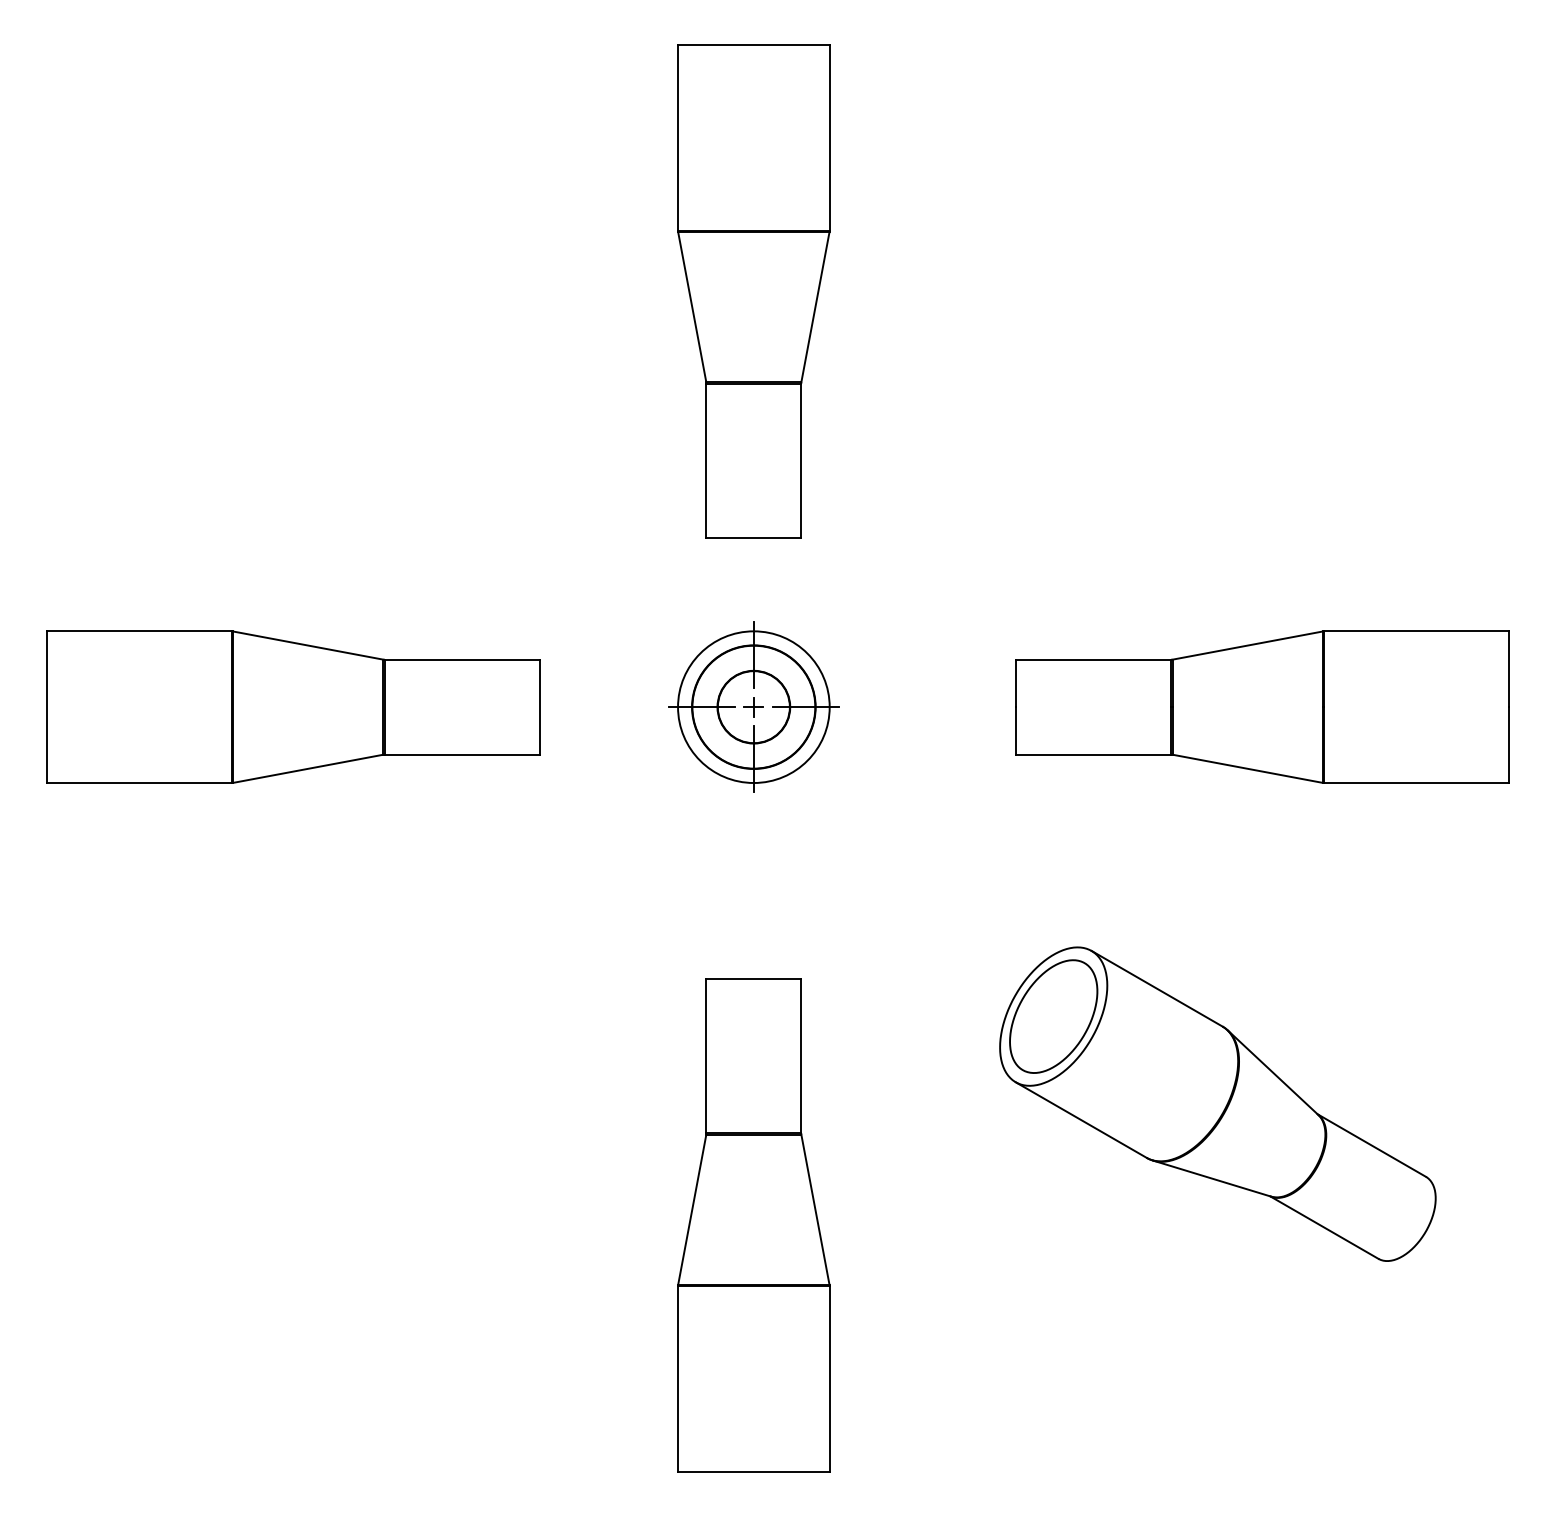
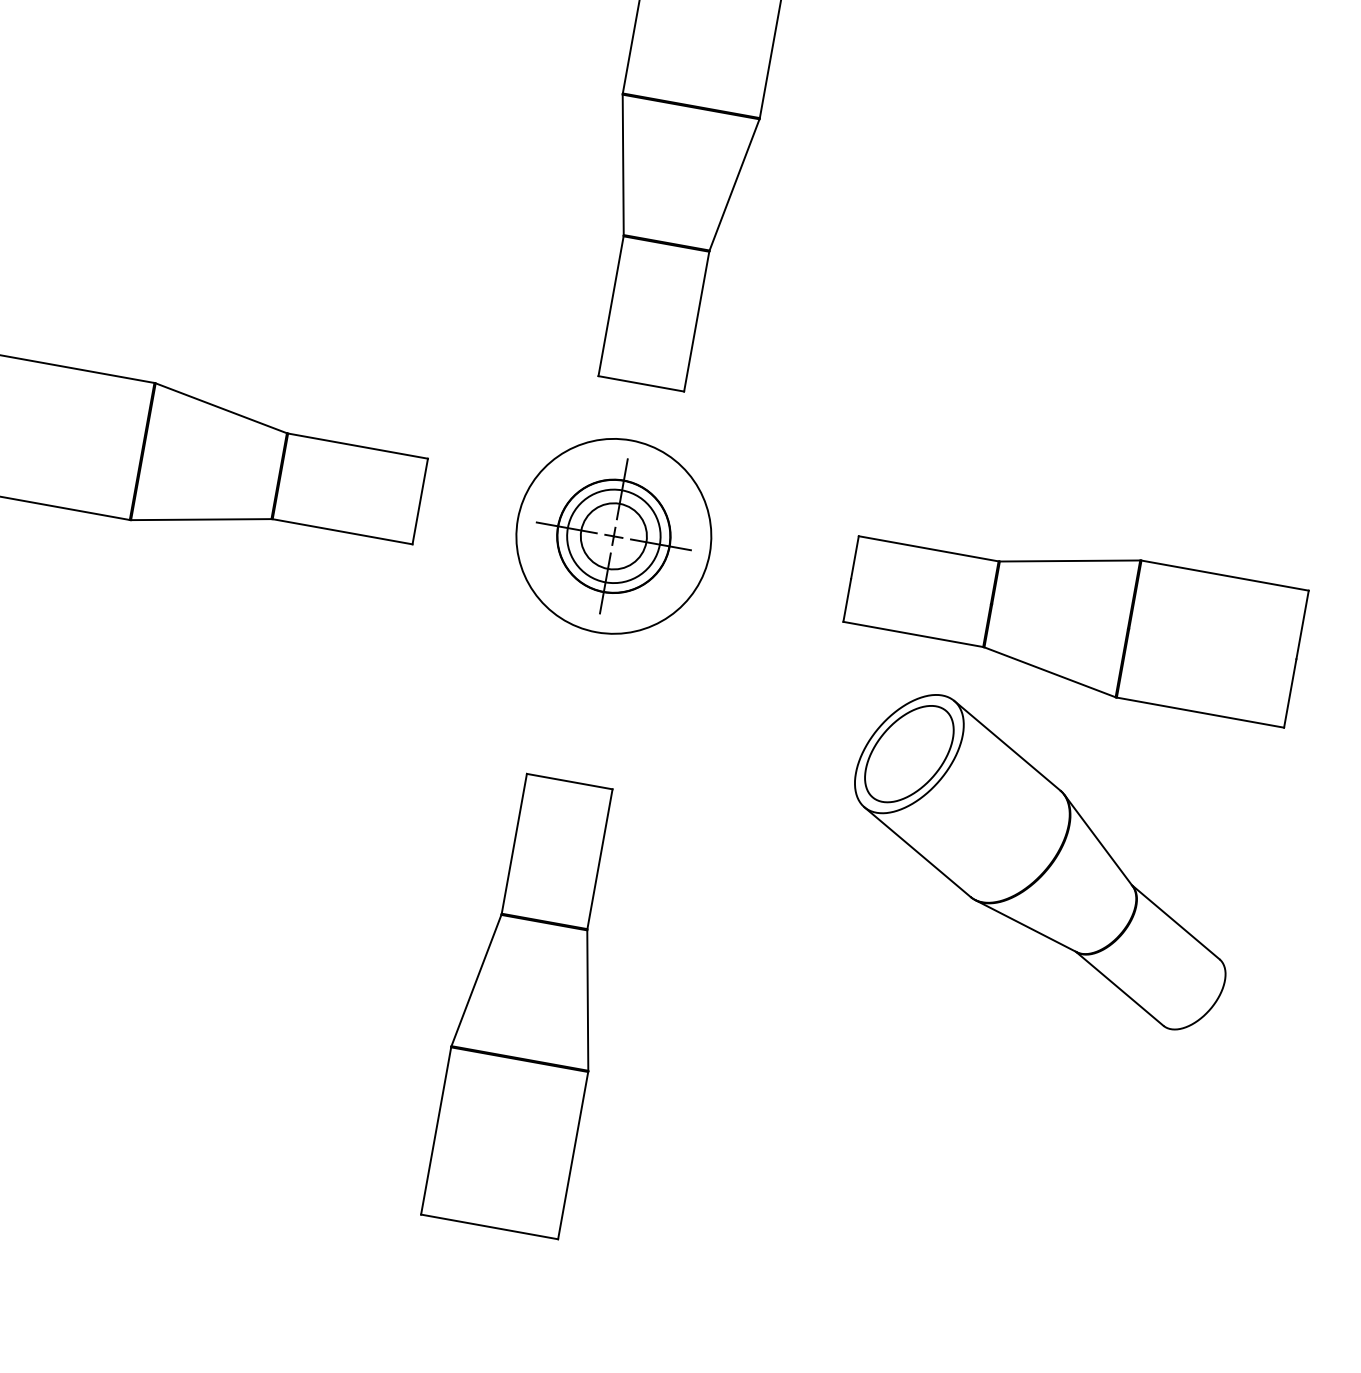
circle: (753, 706) -> (613, 535), size x1.4
circle: (753, 707) -> (613, 536), size x1.4
part: (1217, 1103) -> (1043, 859), moved

